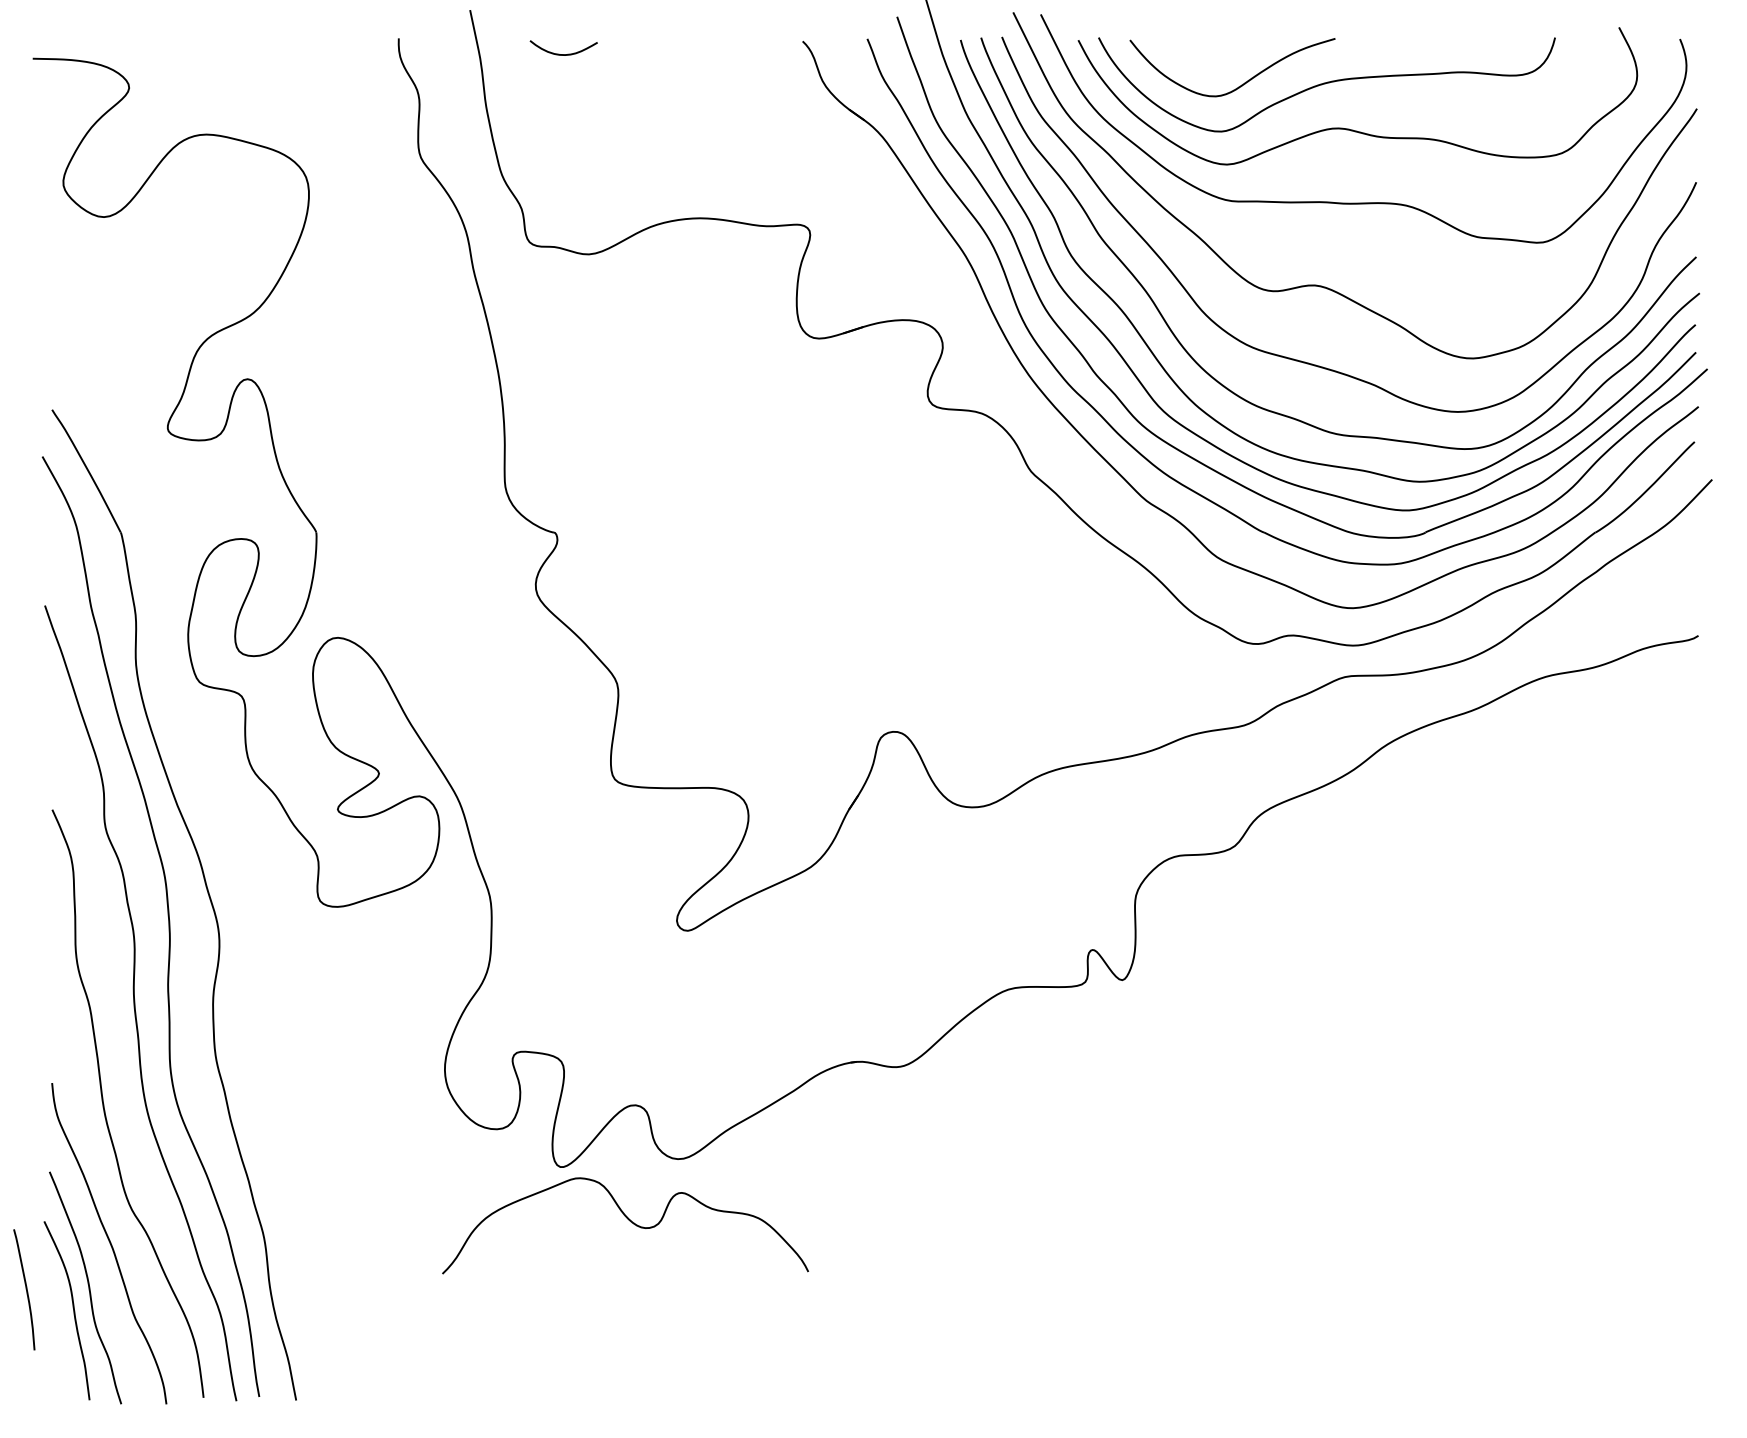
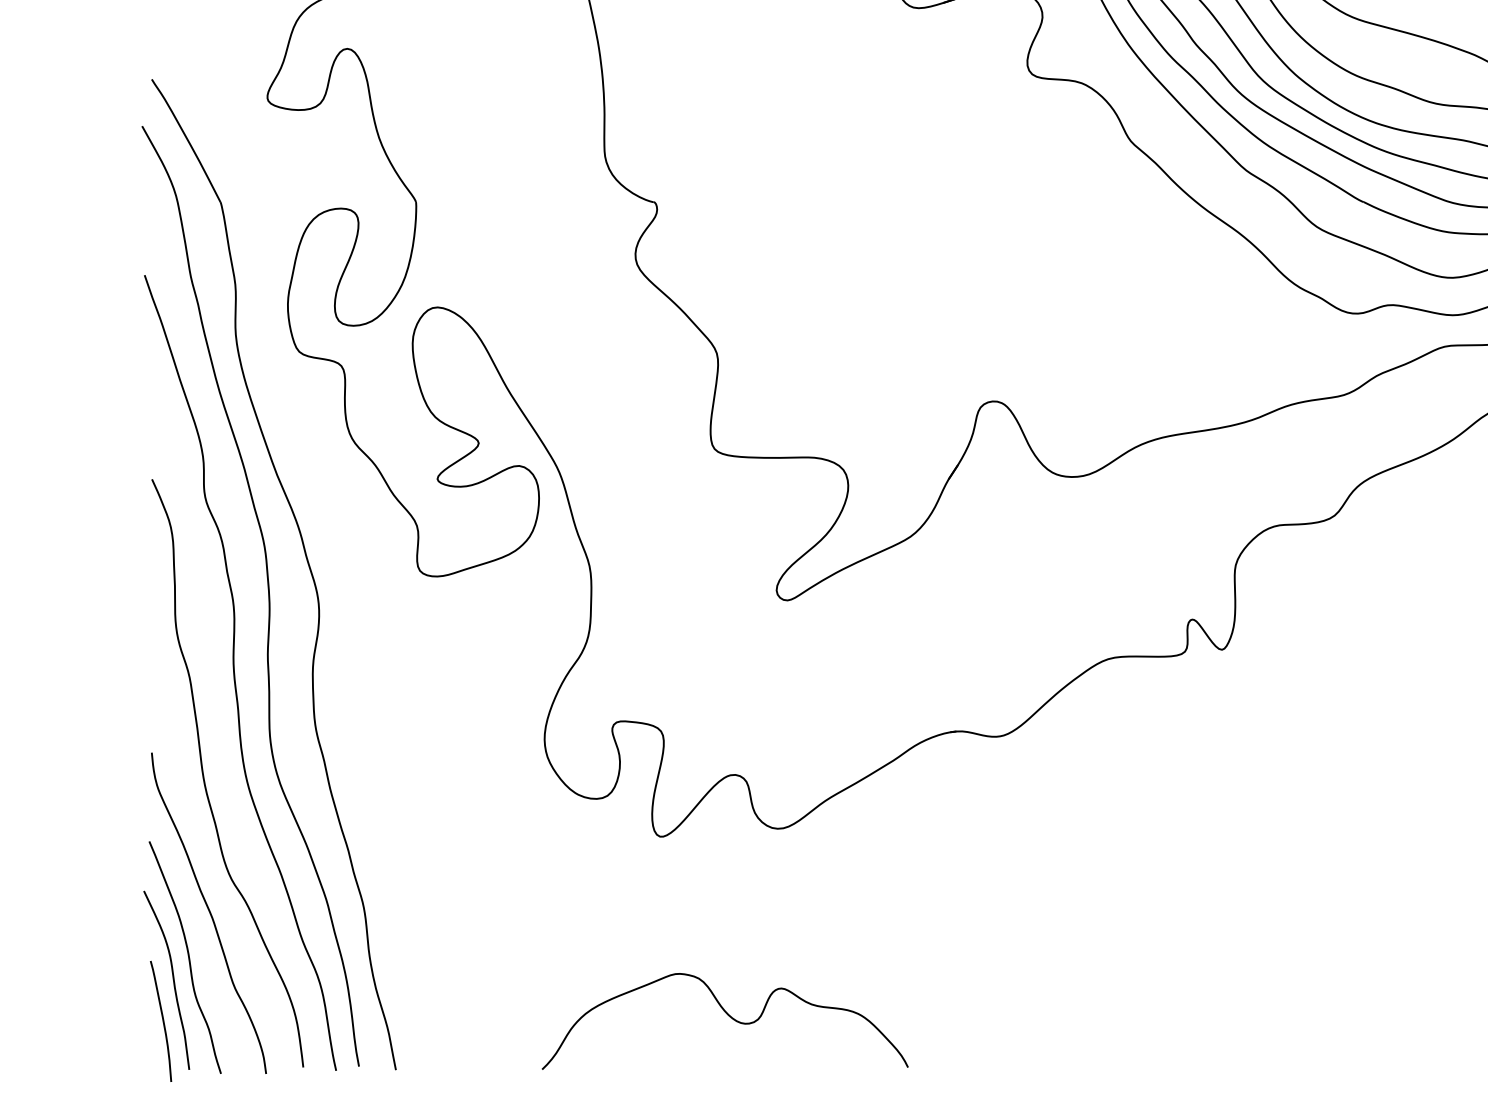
curve: (629, 1221) -> (729, 1017), moved
curve: (25, 1289) -> (162, 1021), moved

